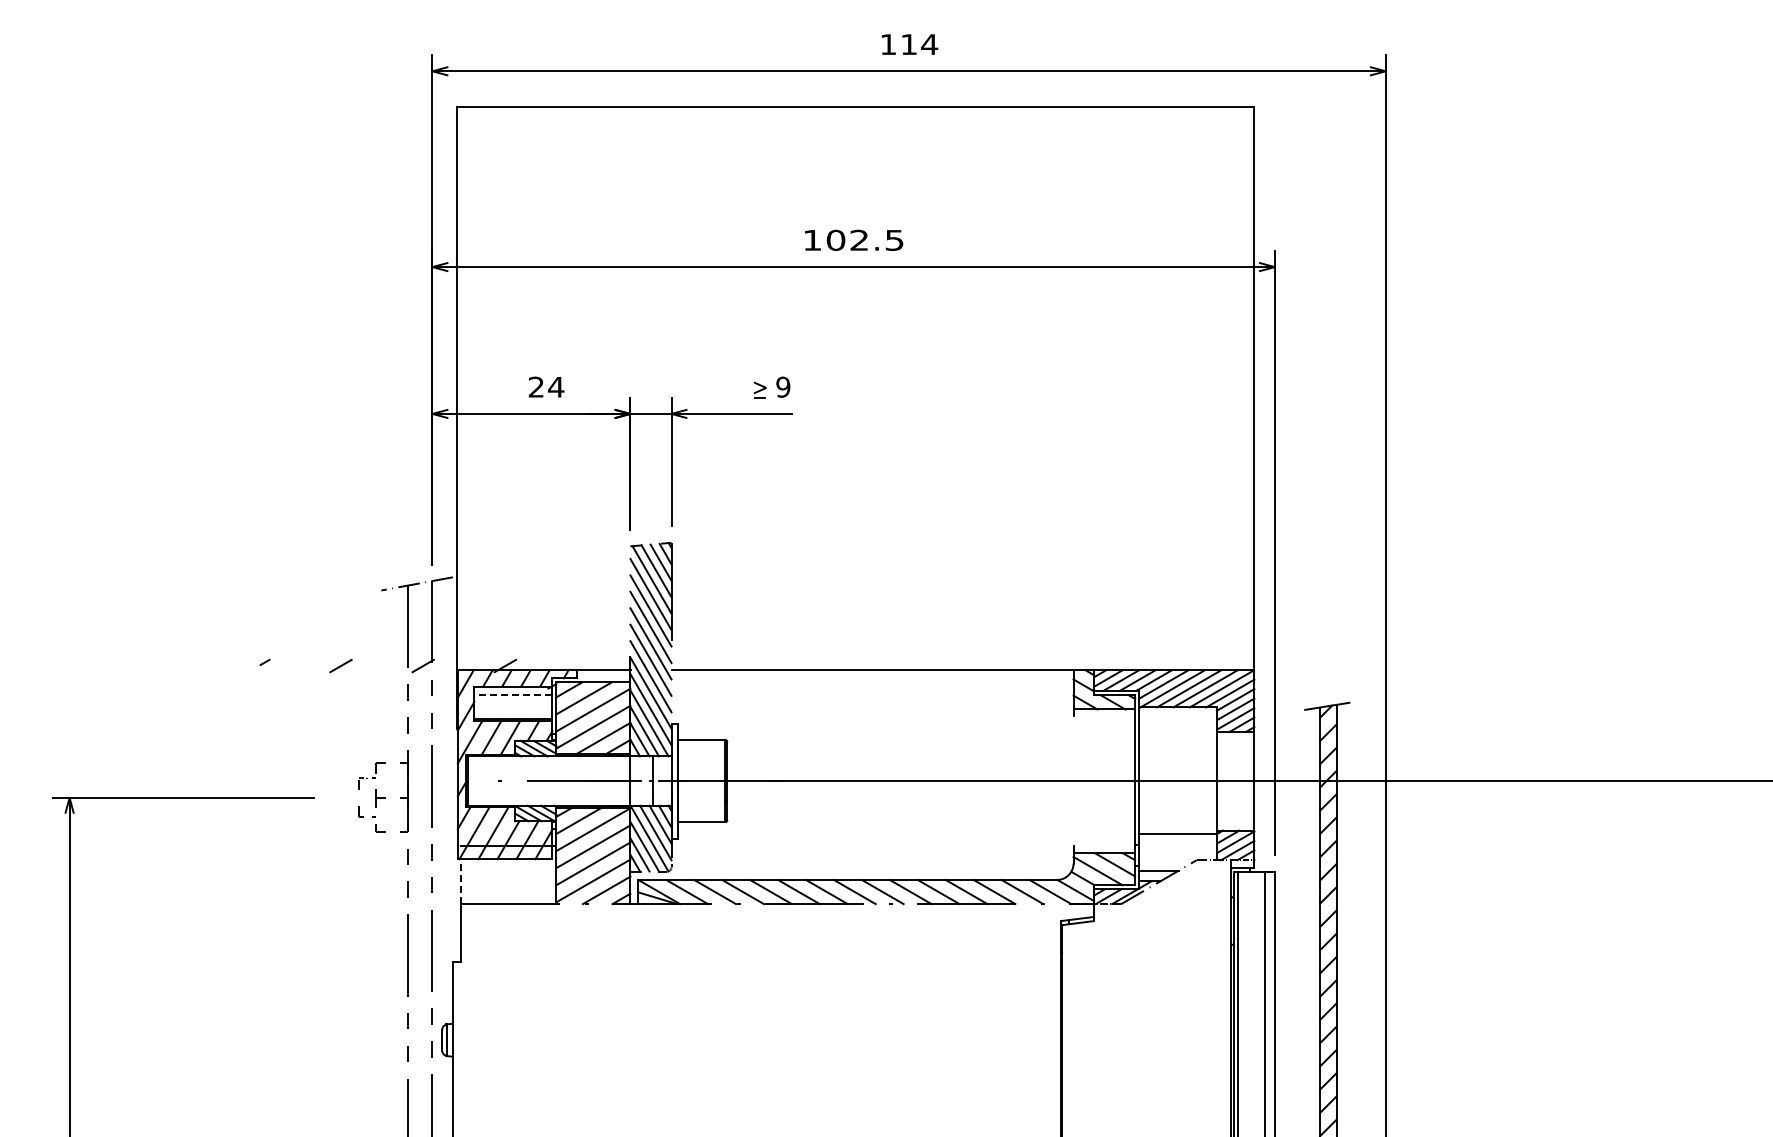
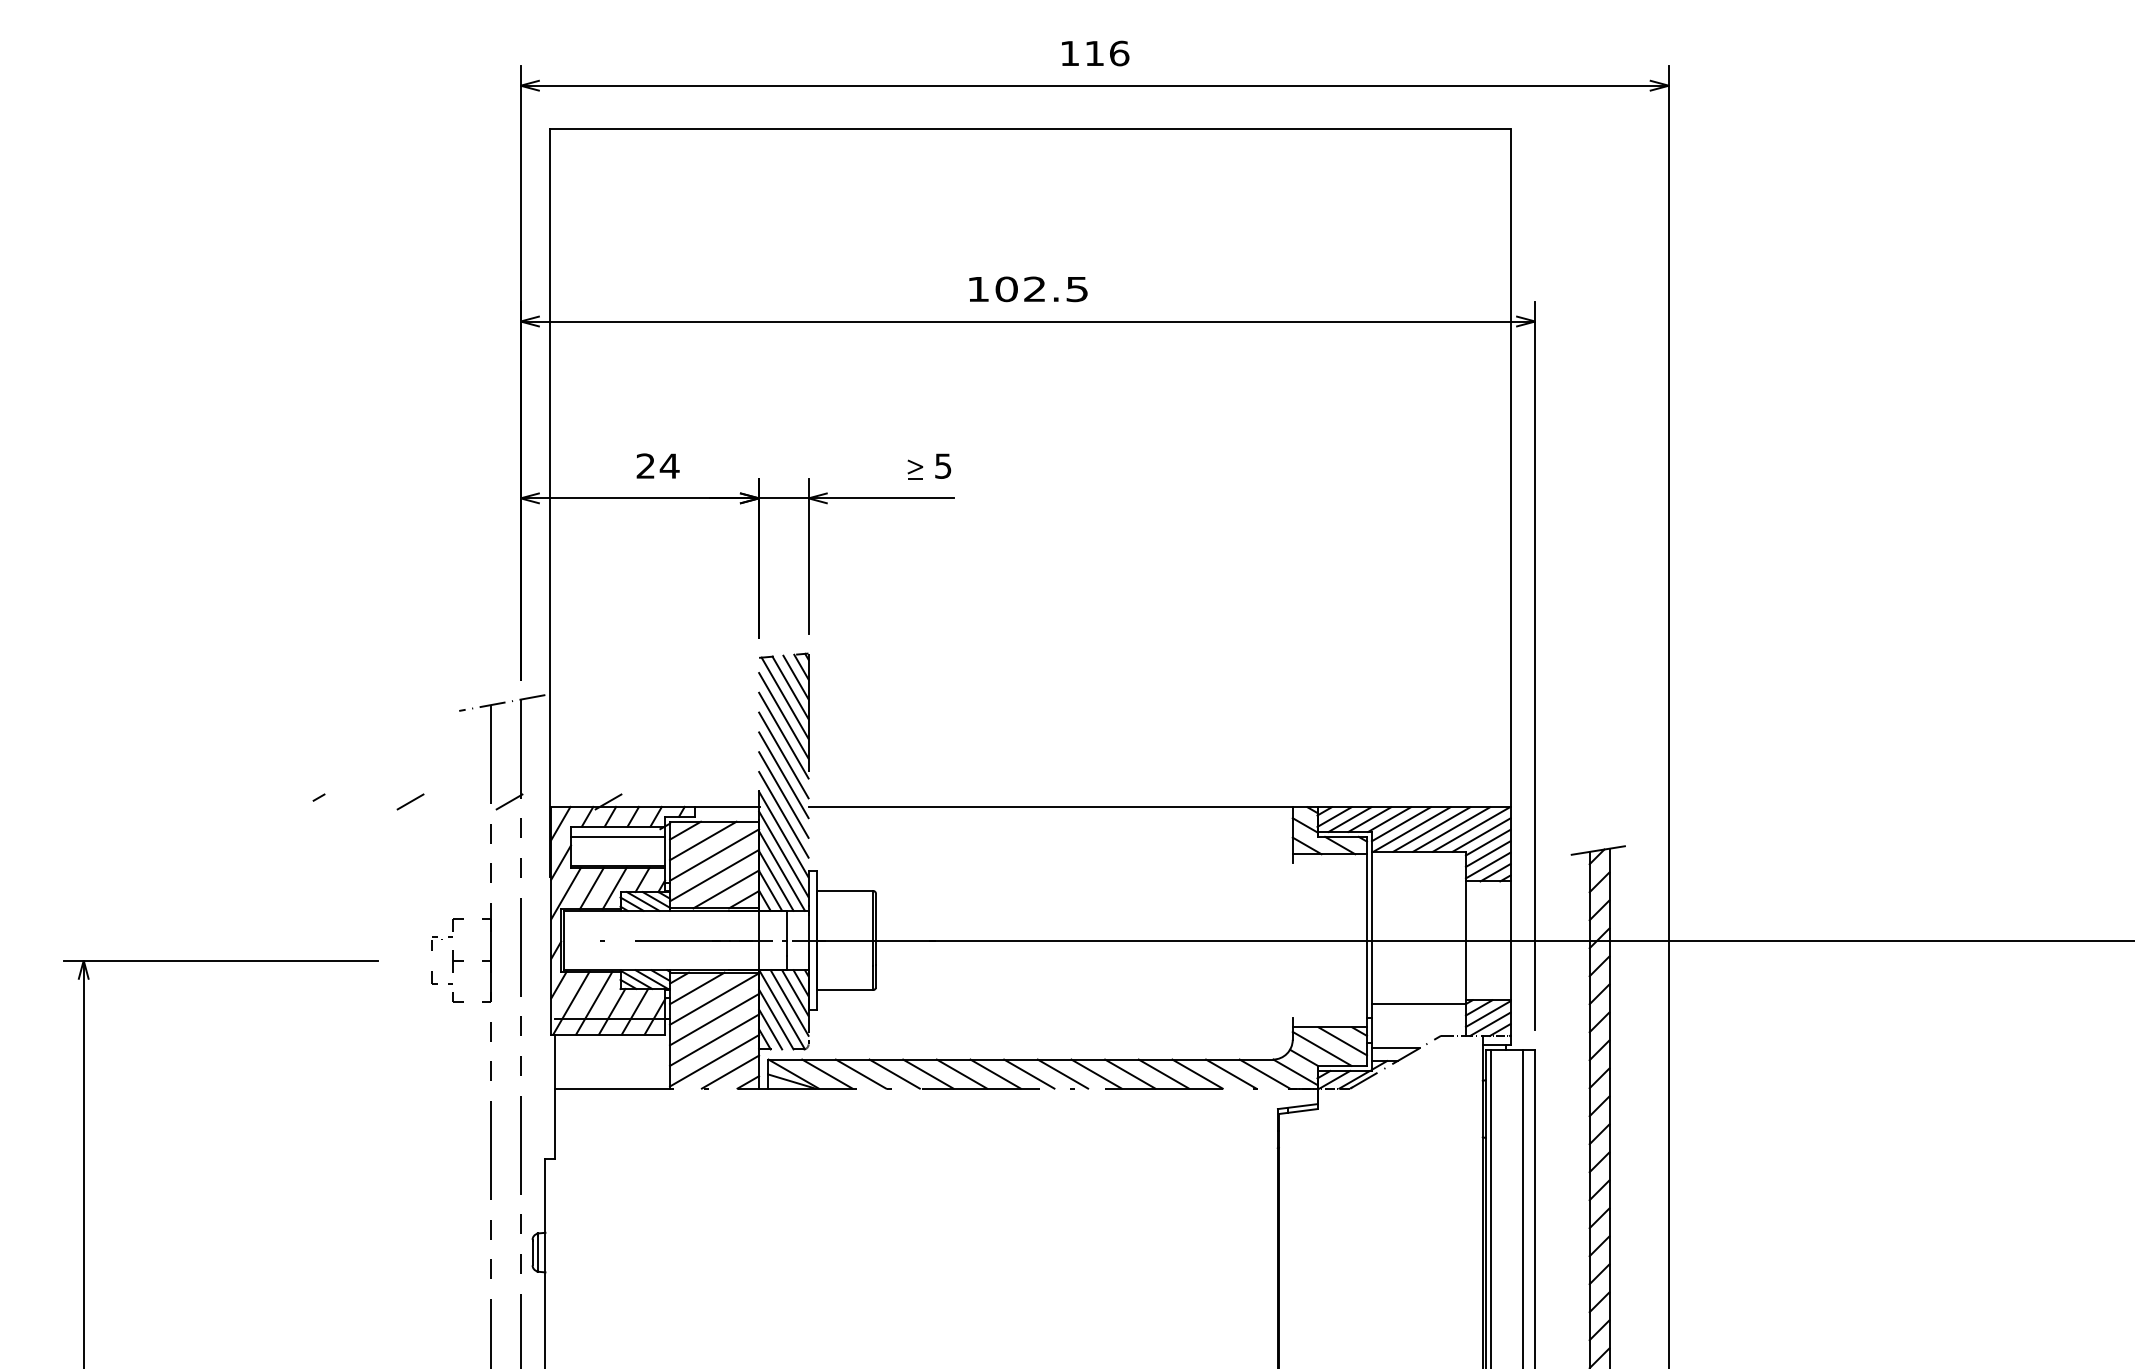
text: (929, 44) -> (1119, 53), 114 -> 116
text: (783, 386) -> (943, 465), 9 -> 5
line: (512, 694) -> (617, 836), dashed -> solid
line: (461, 881) -> (555, 1061), dashed -> solid

